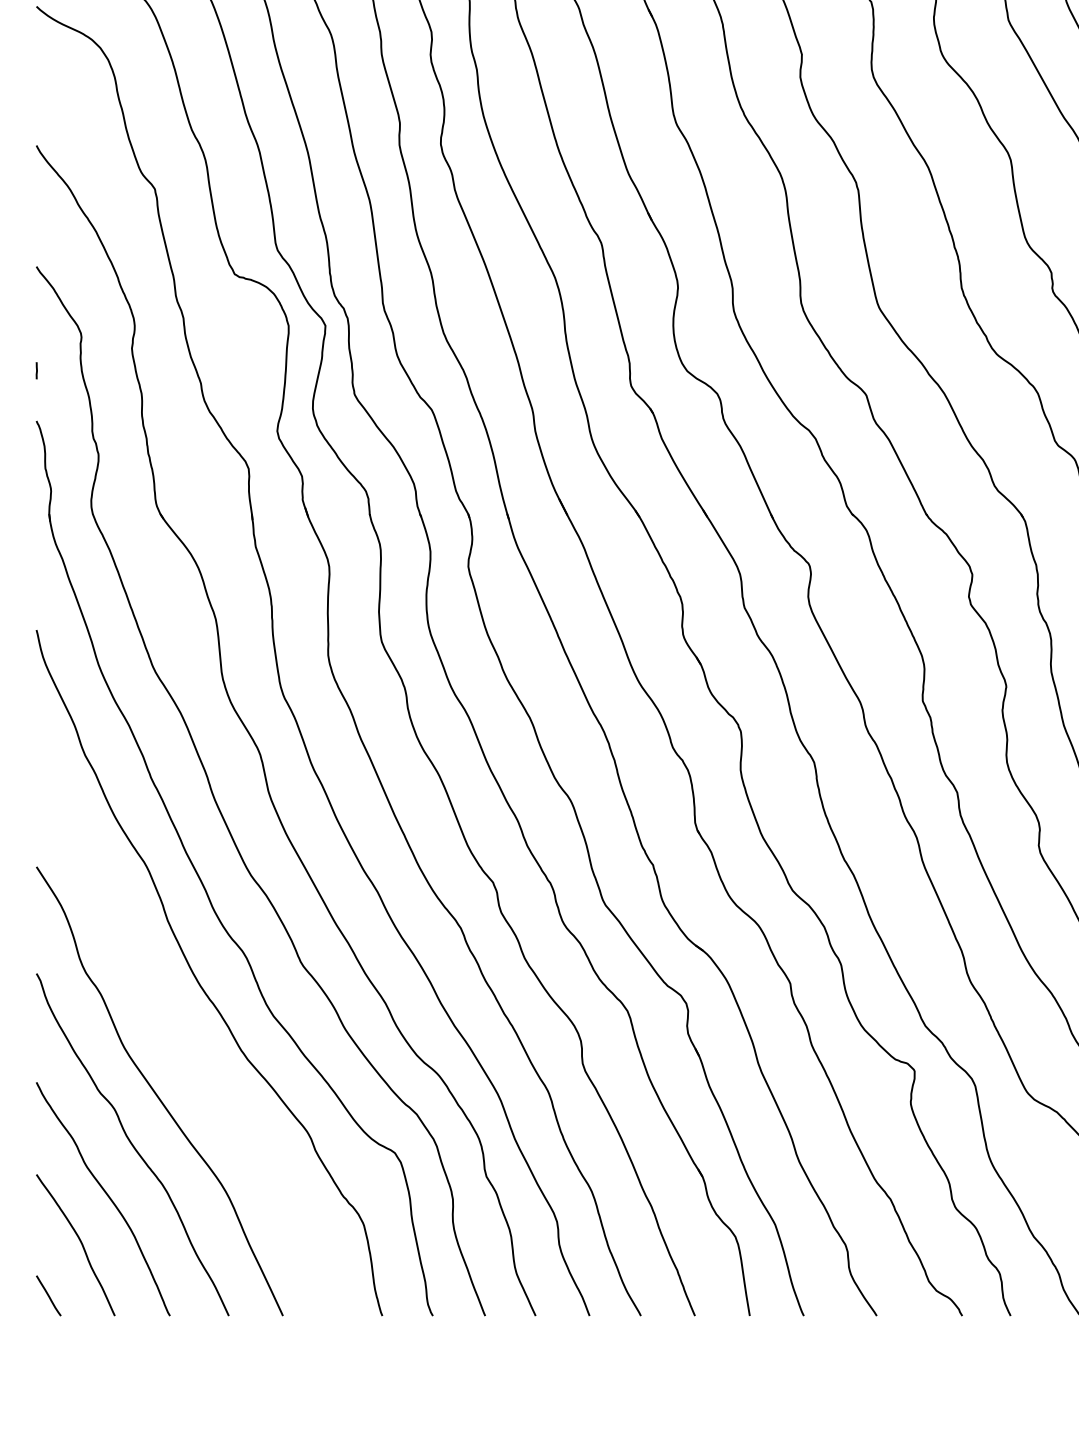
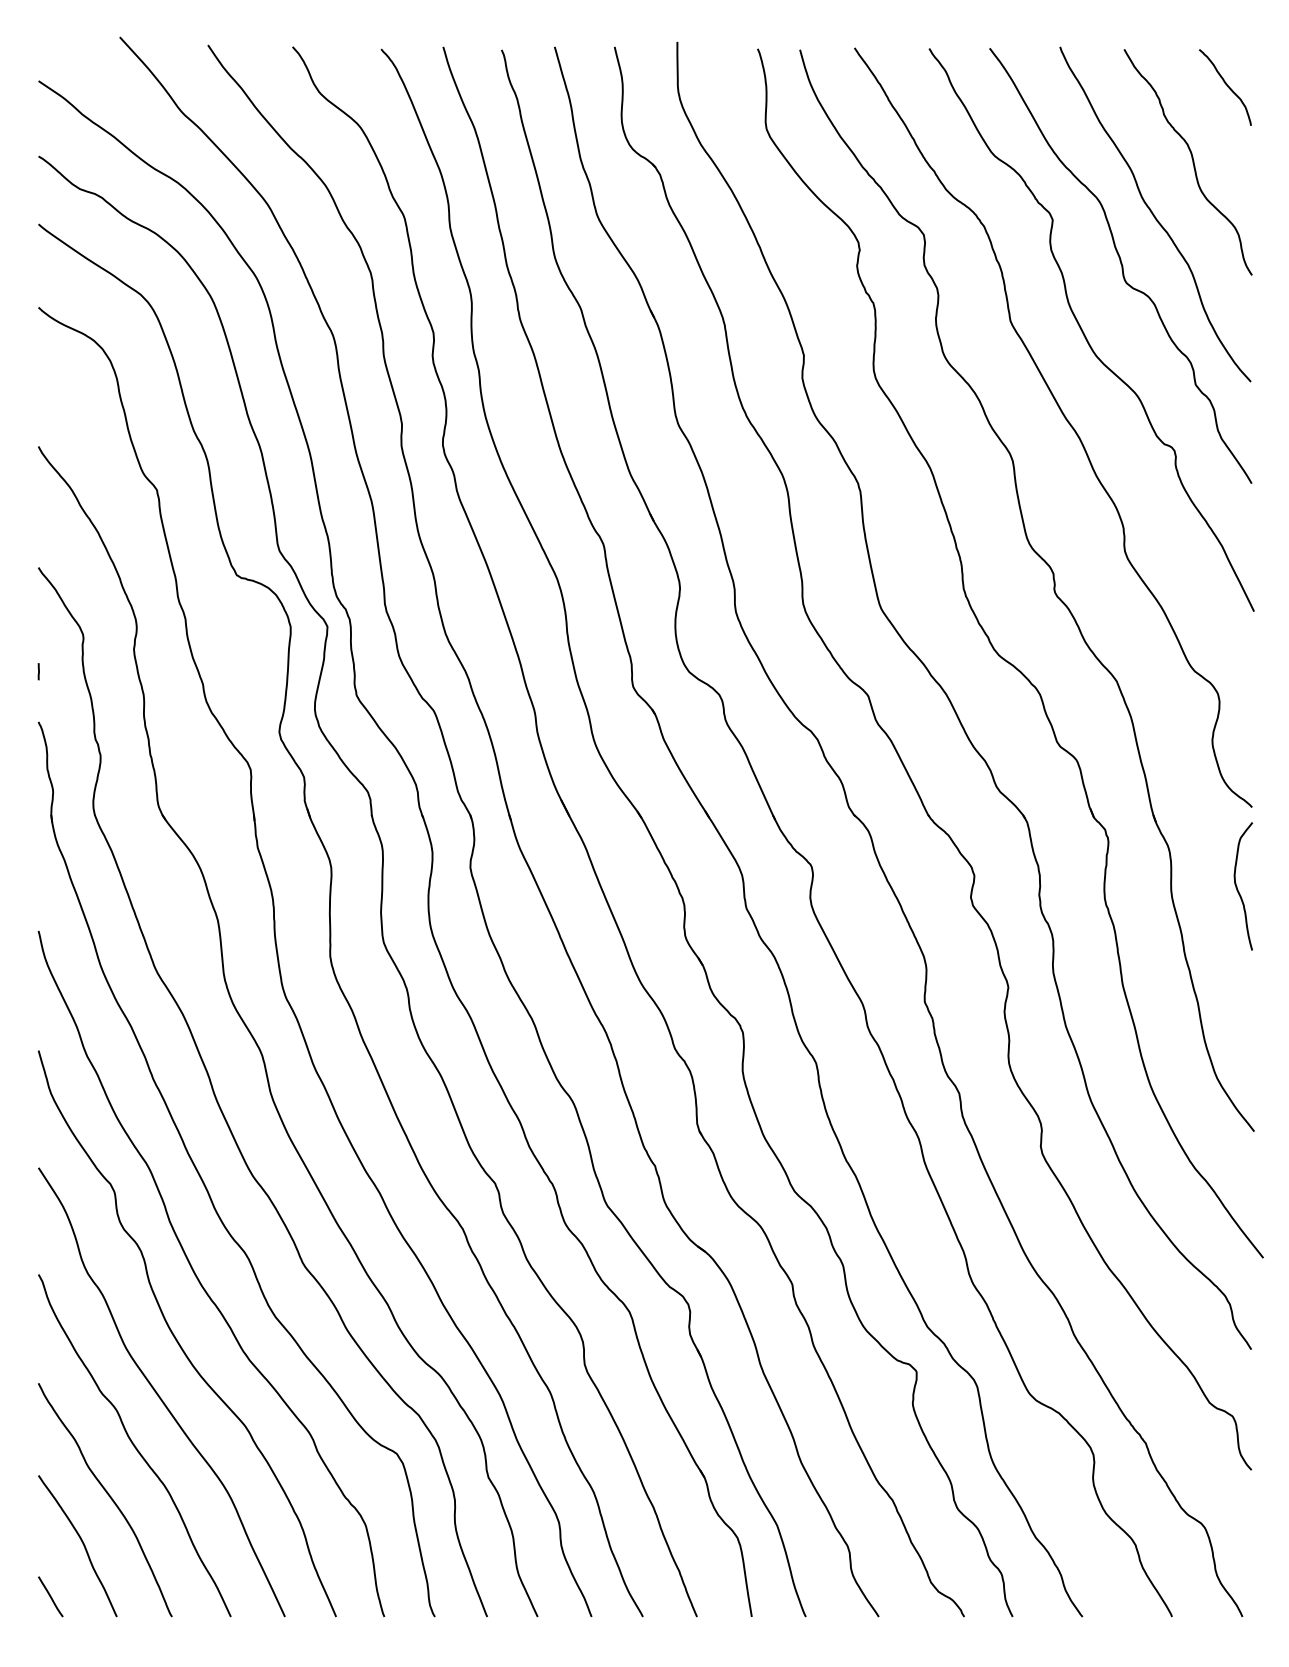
curve: (175, 1038) -> (177, 1339), added

